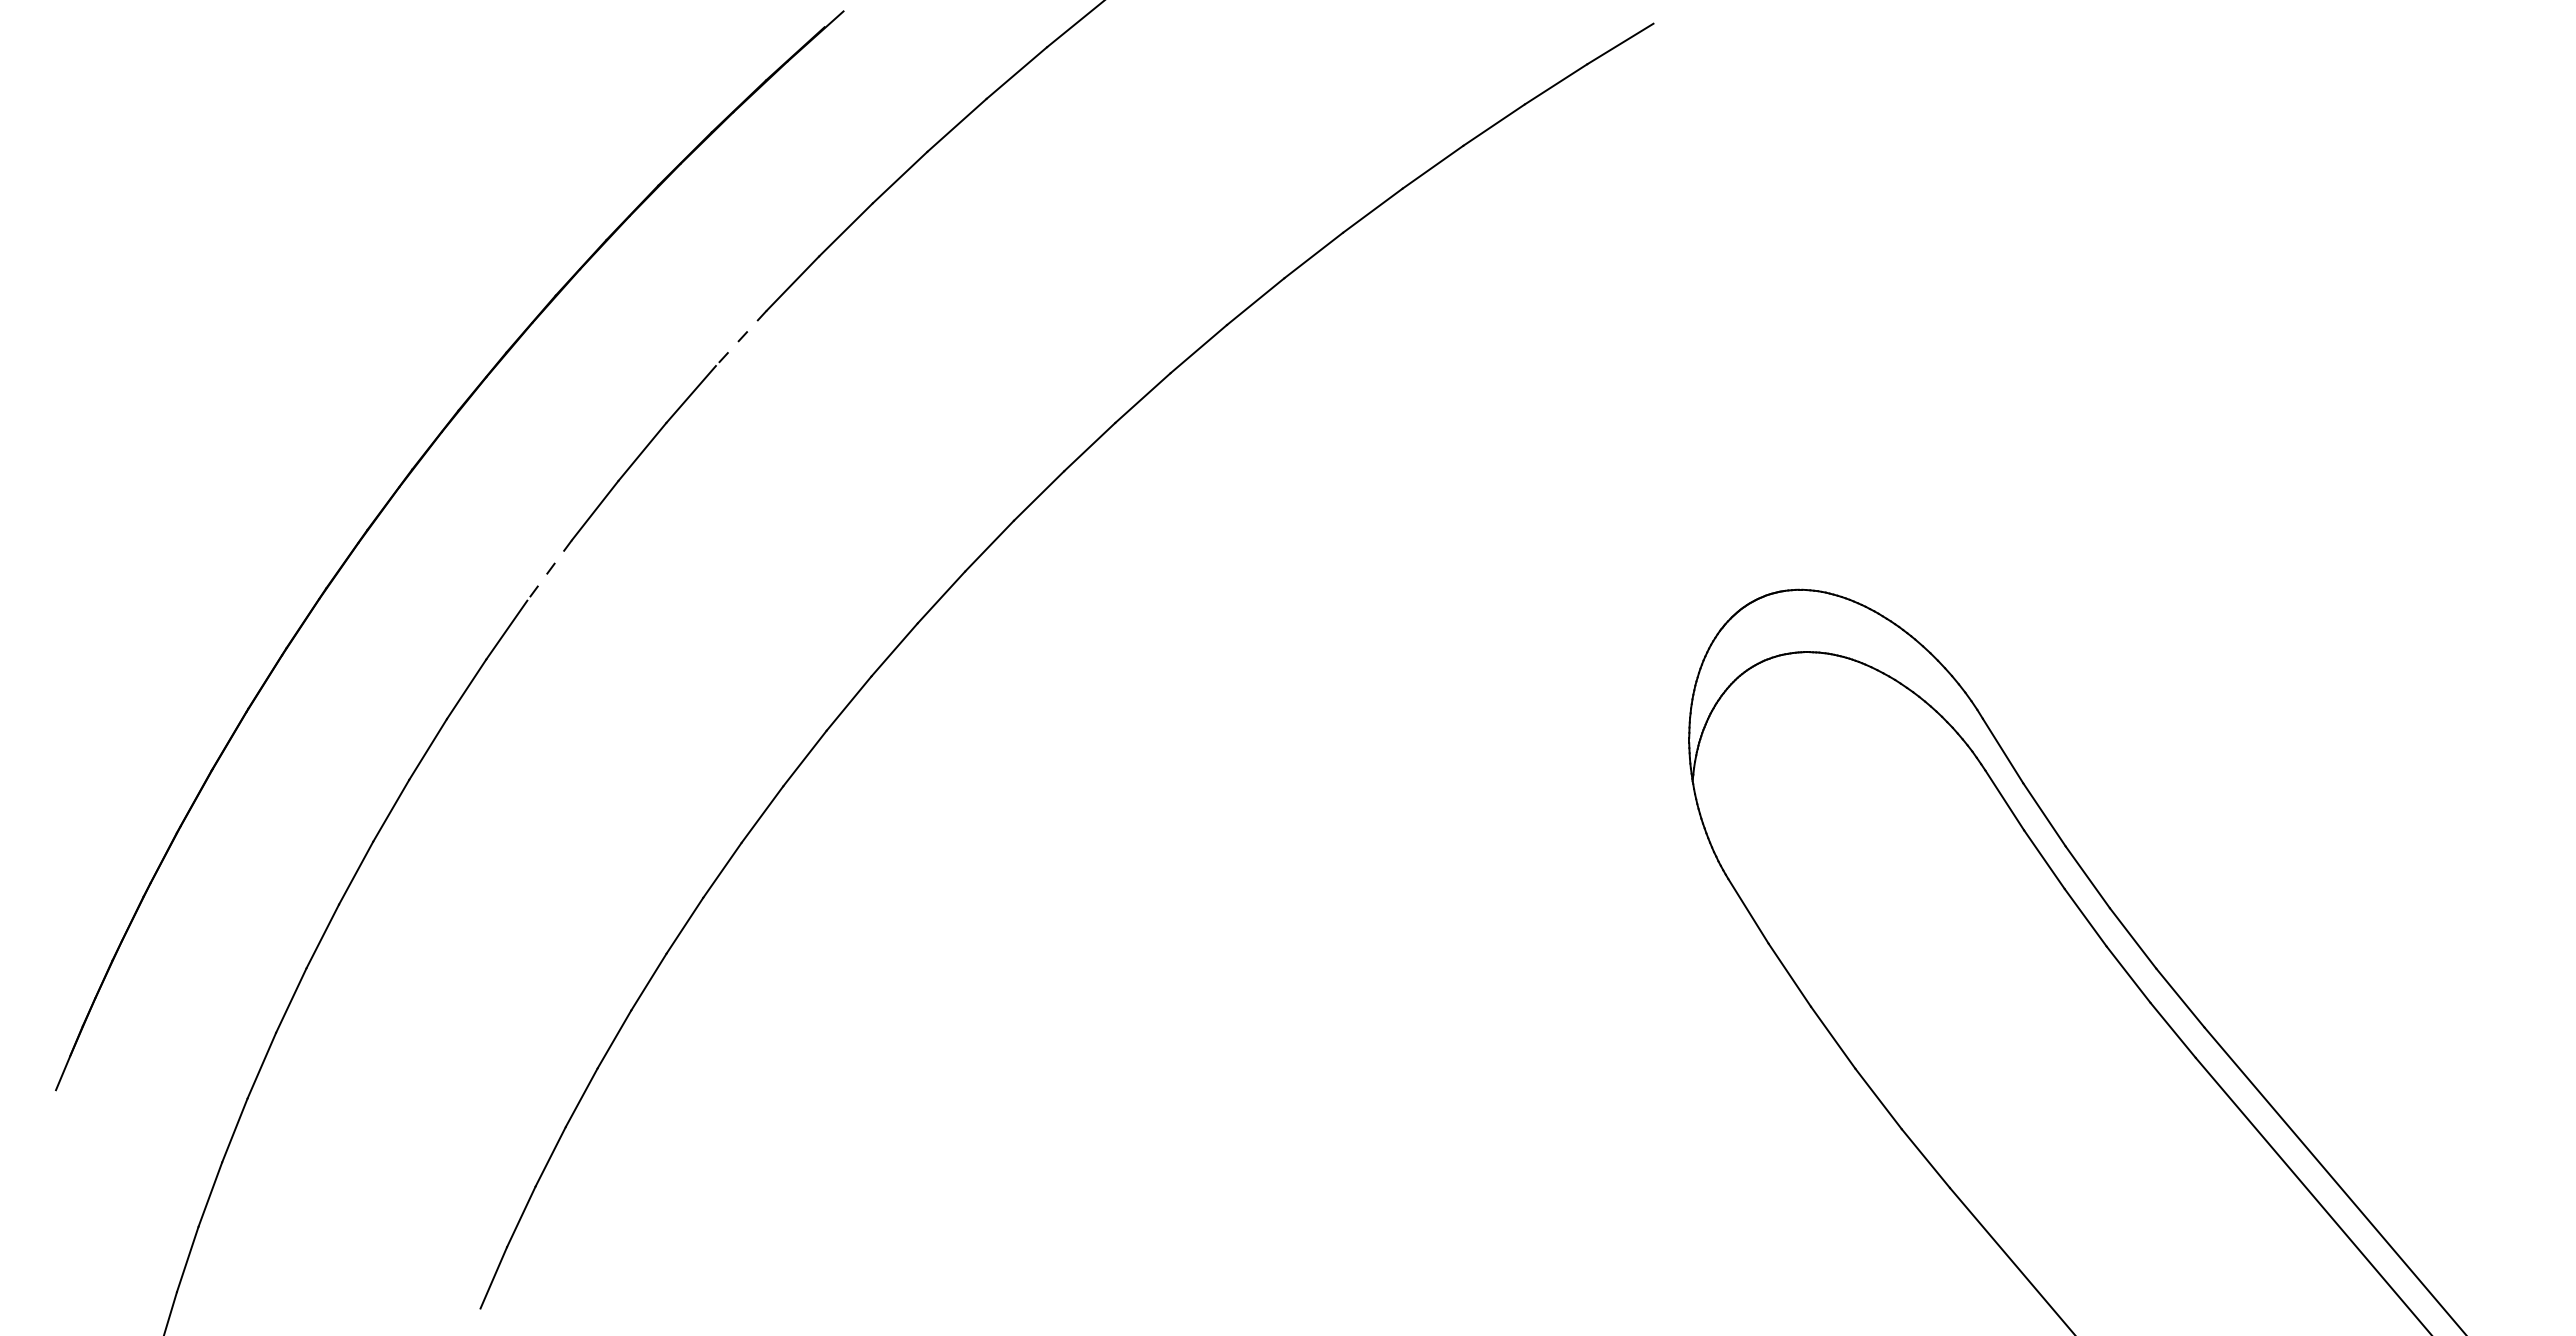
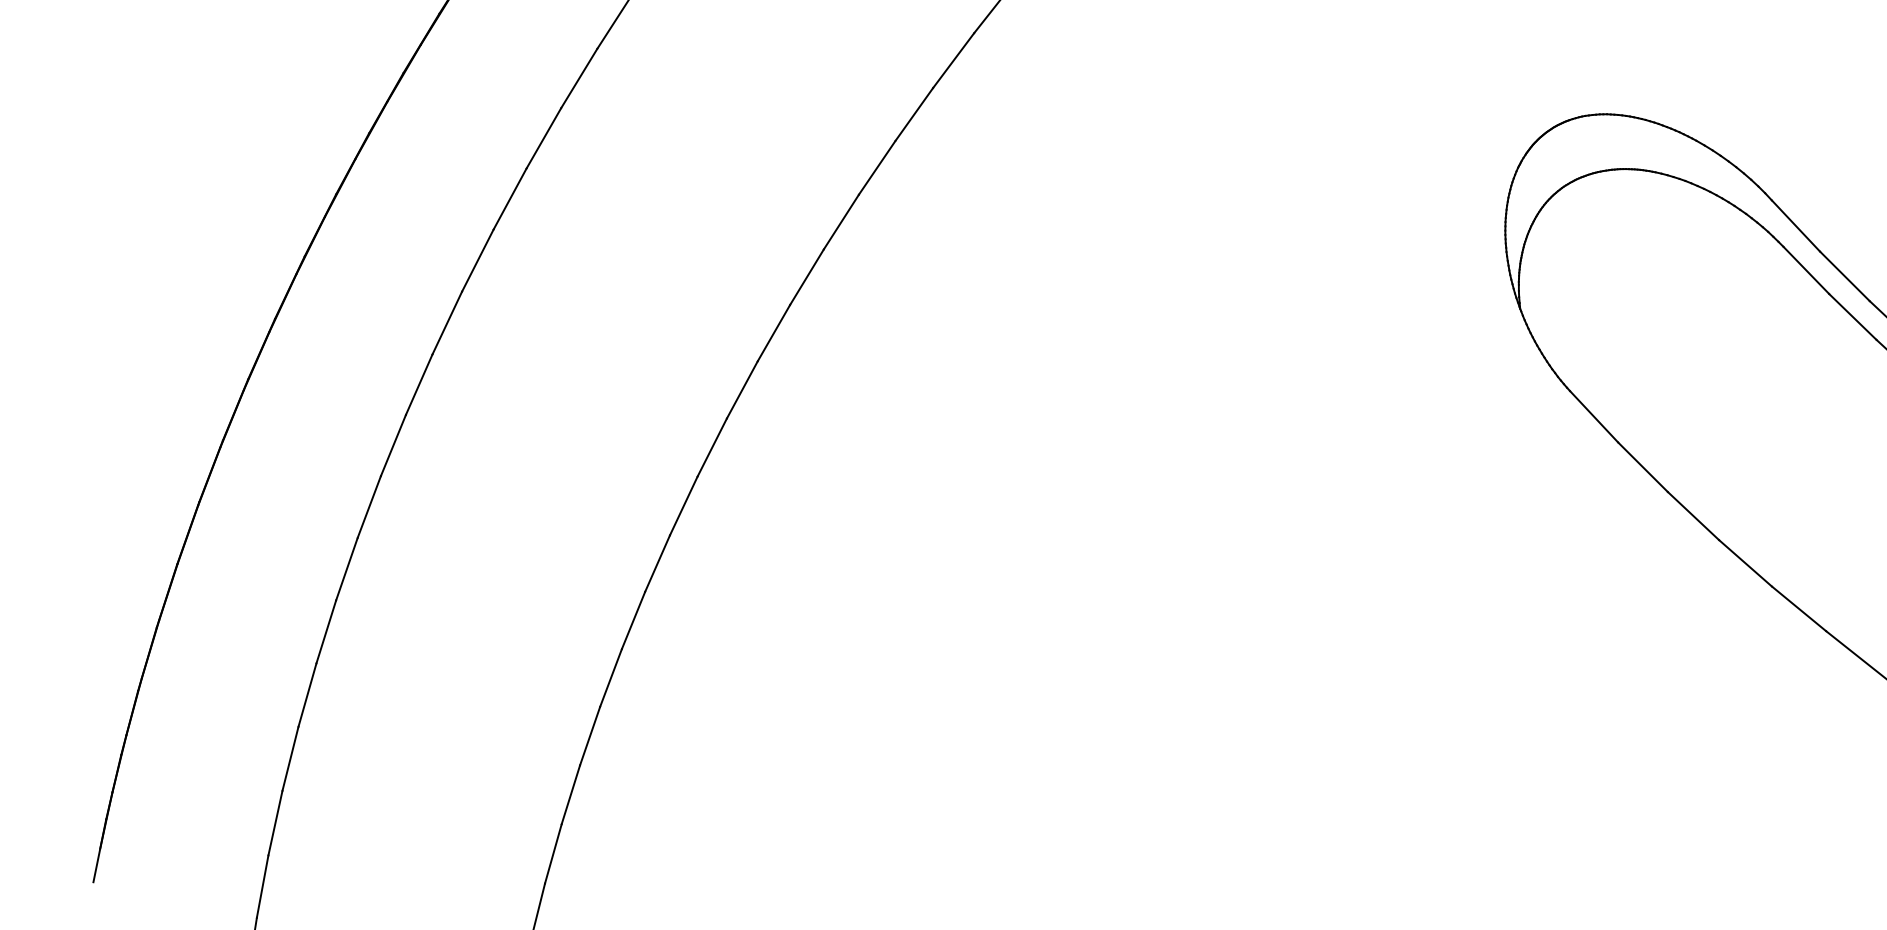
line: (741, 338) -> (579, 78), dashed -> solid
line: (549, 570) -> (447, 323), dashed -> solid

